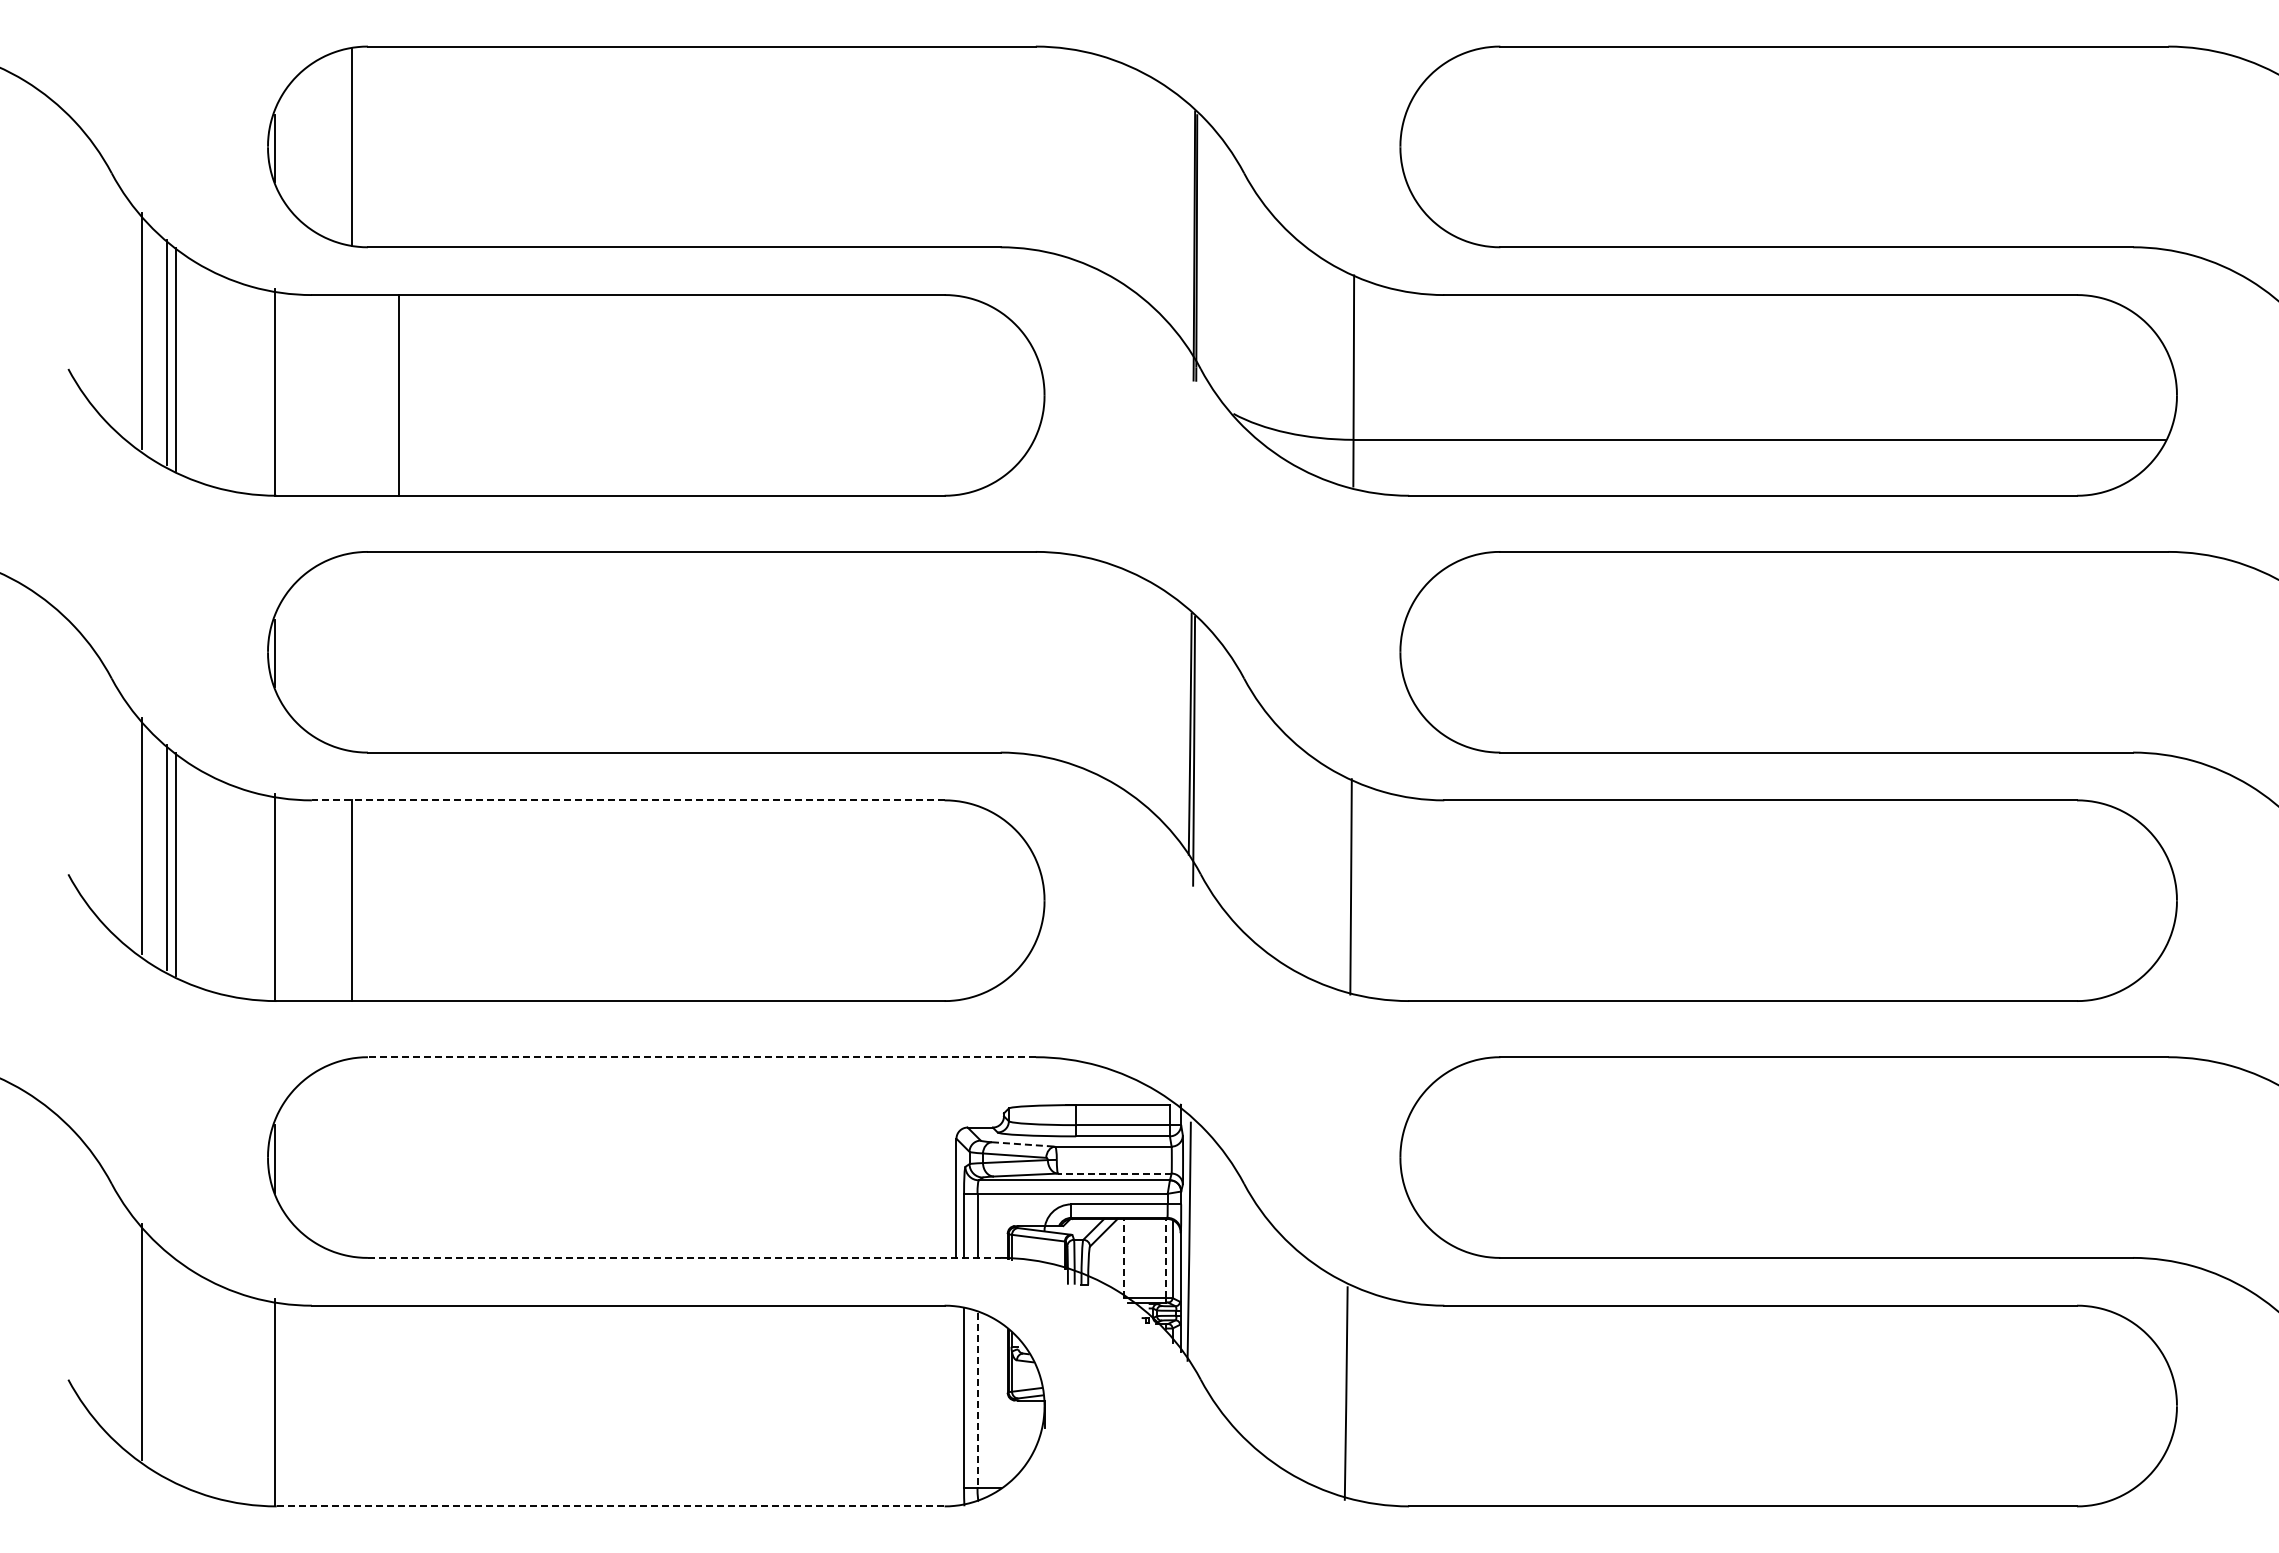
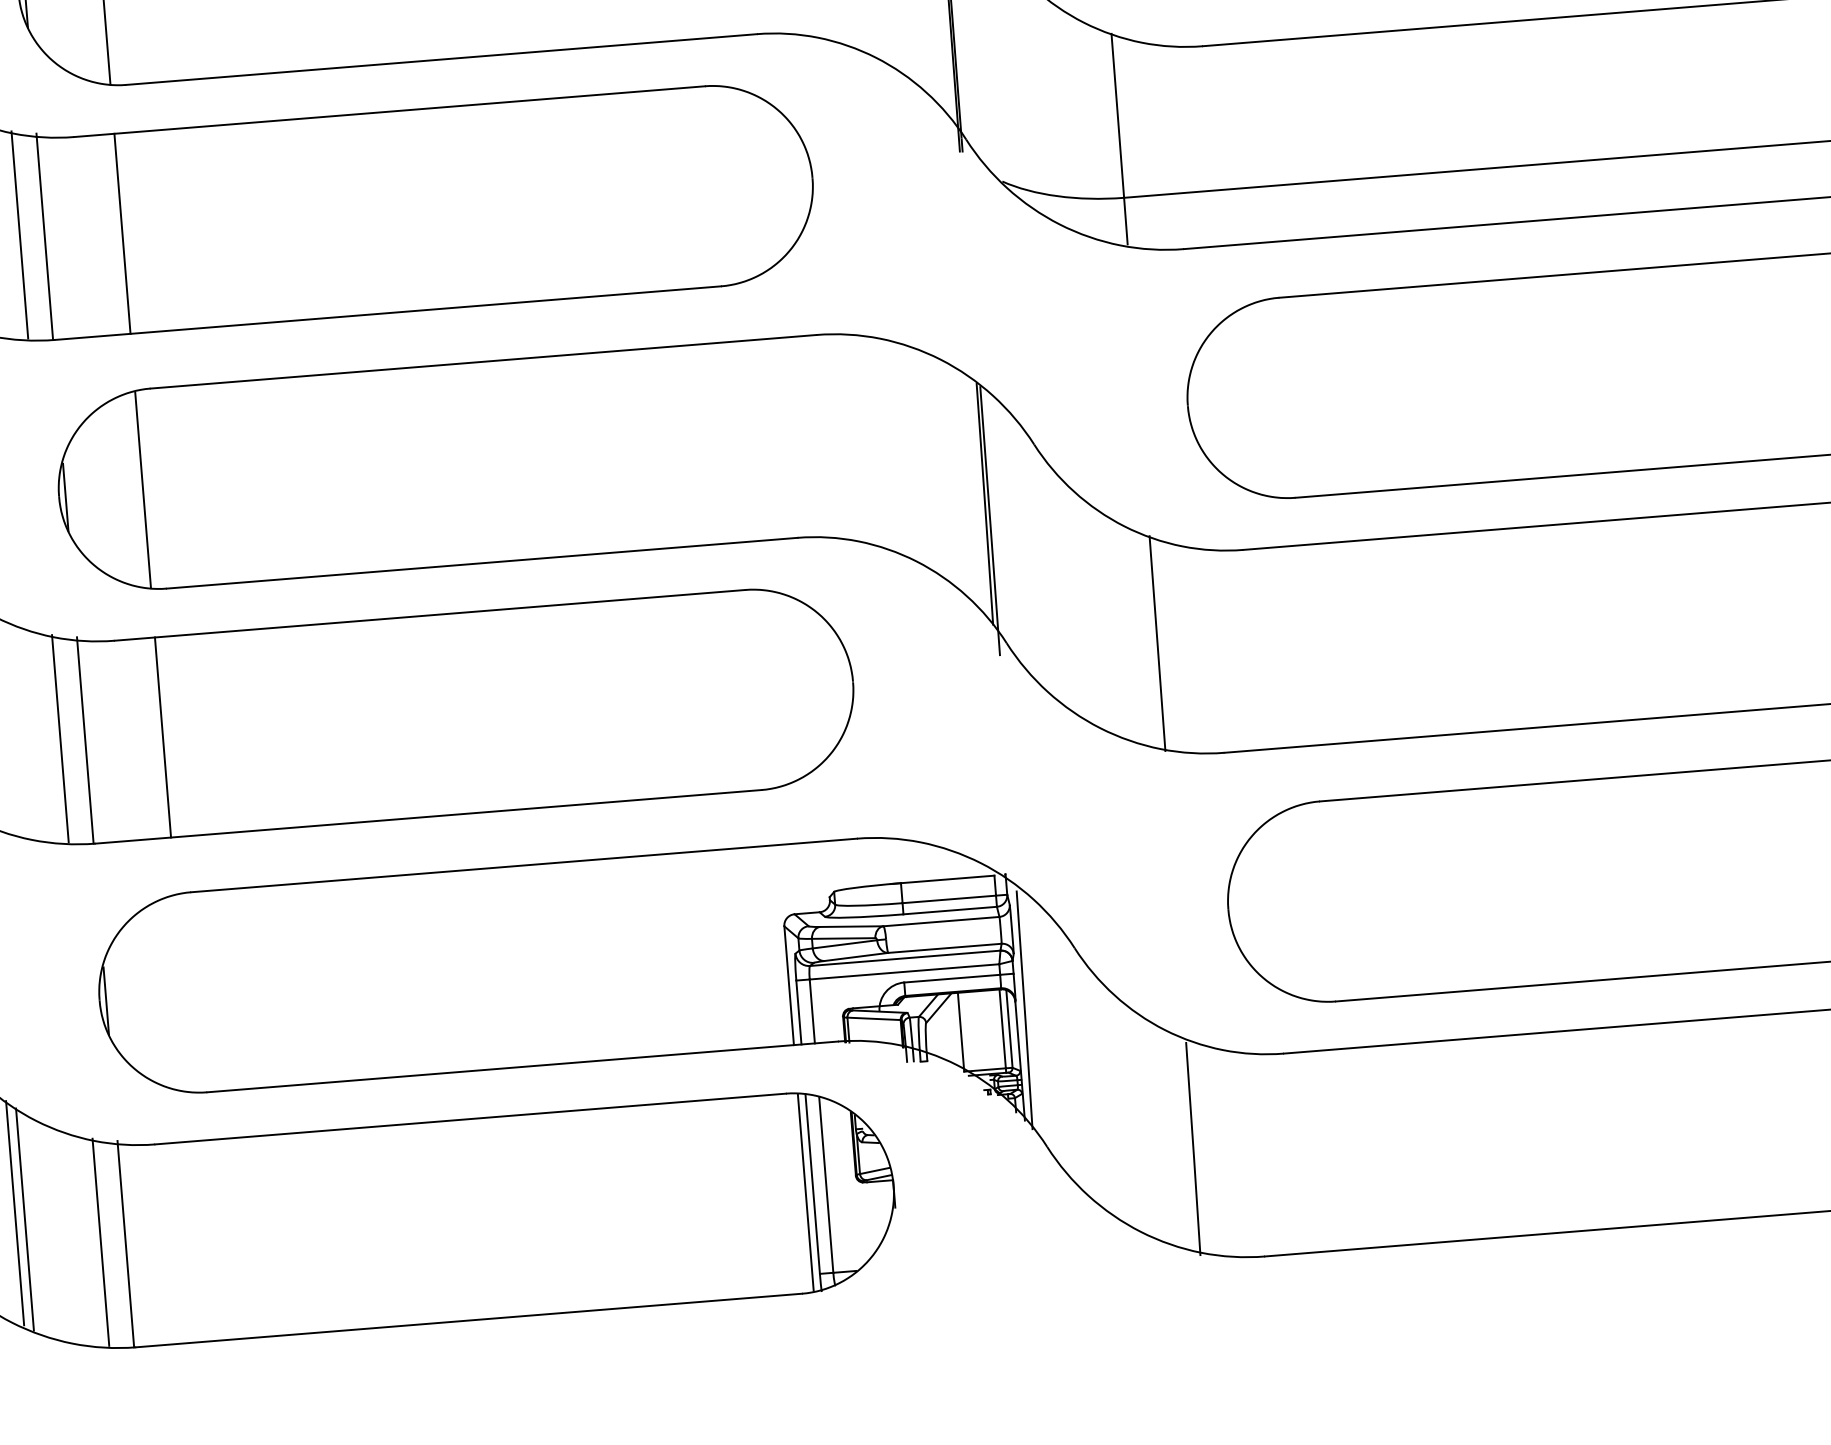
line: (249, 388) -> (19, 235), added
line: (399, 395) -> (122, 233), moved
line: (352, 652) -> (143, 490), added
line: (627, 800) -> (429, 615), dashed -> solid
line: (249, 893) -> (60, 738), added
line: (701, 1057) -> (523, 865), dashed -> solid
line: (1023, 1144) -> (851, 926), dashed -> solid
line: (1114, 1173) -> (944, 948), dashed -> solid
line: (684, 1257) -> (522, 1066), dashed -> solid
line: (1124, 1258) -> (961, 1032), dashed -> solid
line: (1165, 1258) -> (1002, 1028), dashed -> solid
line: (166, 1362) -> (14, 1212), added
line: (176, 1369) -> (25, 1218), added
line: (249, 1398) -> (100, 1241), added
line: (977, 1400) -> (826, 1185), dashed -> solid
line: (956, 1405) -> (805, 1192), added
line: (610, 1506) -> (469, 1320), dashed -> solid

